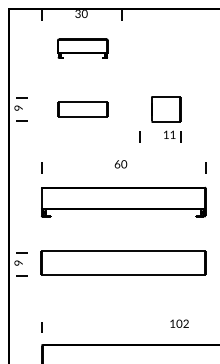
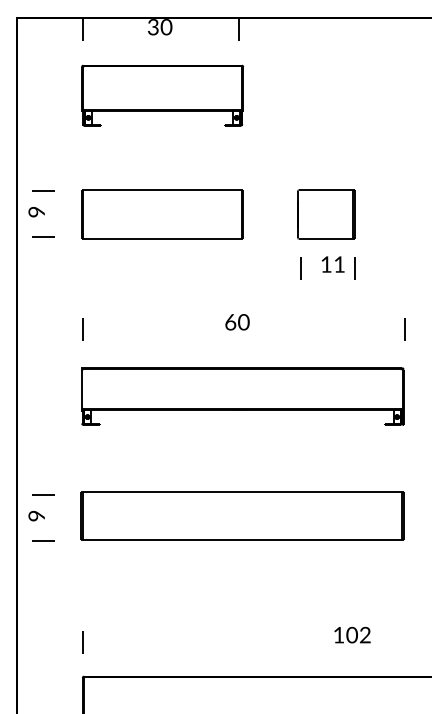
part: (82, 48) -> (162, 95), size x1.67
part: (82, 109) -> (162, 214), size x1.67
line: (139, 136) -> (299, 267), moved

